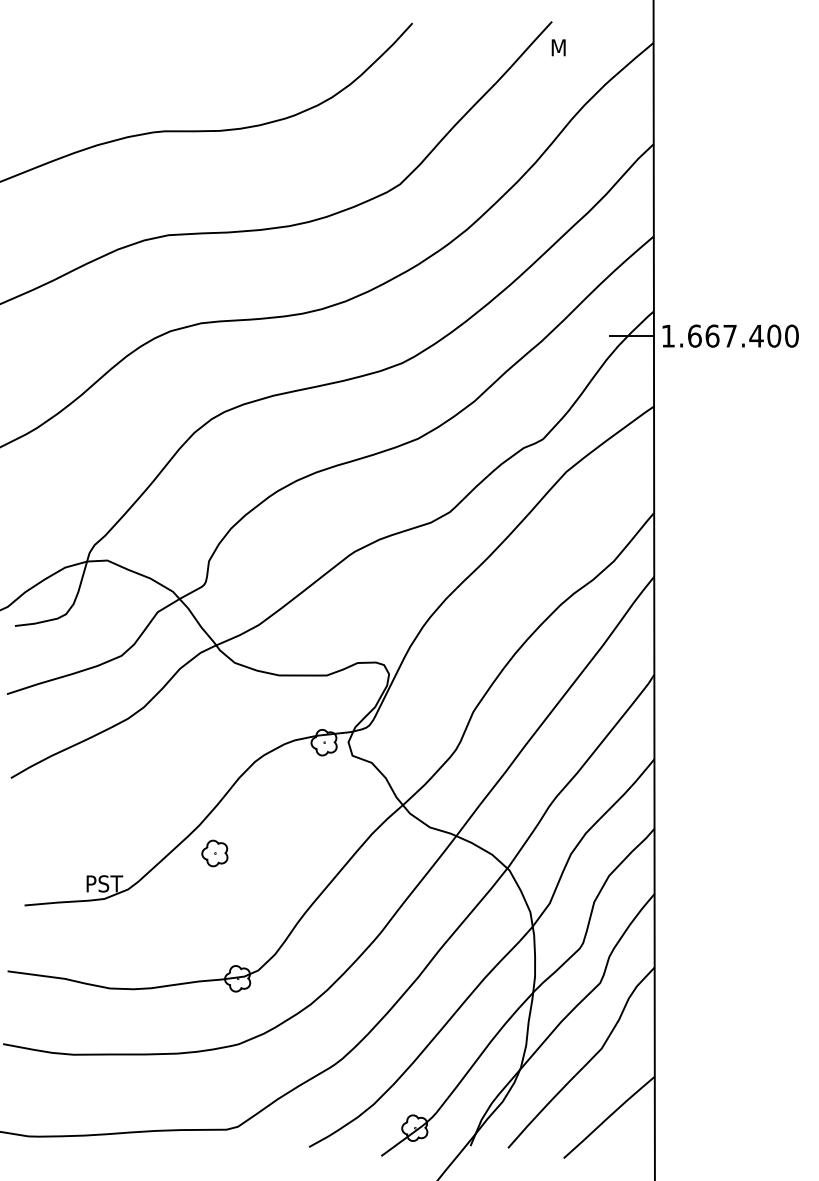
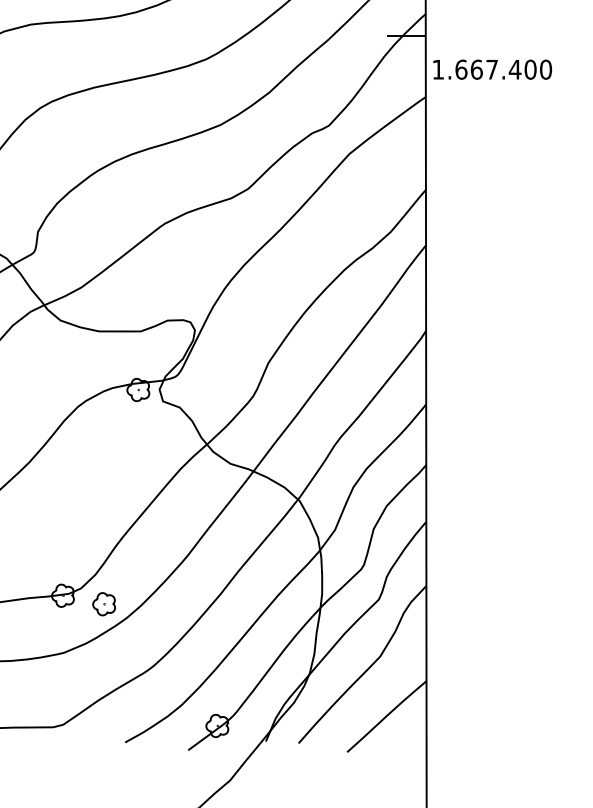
text: (730, 335) -> (492, 69), moved
part: (214, 853) -> (103, 604), moved

